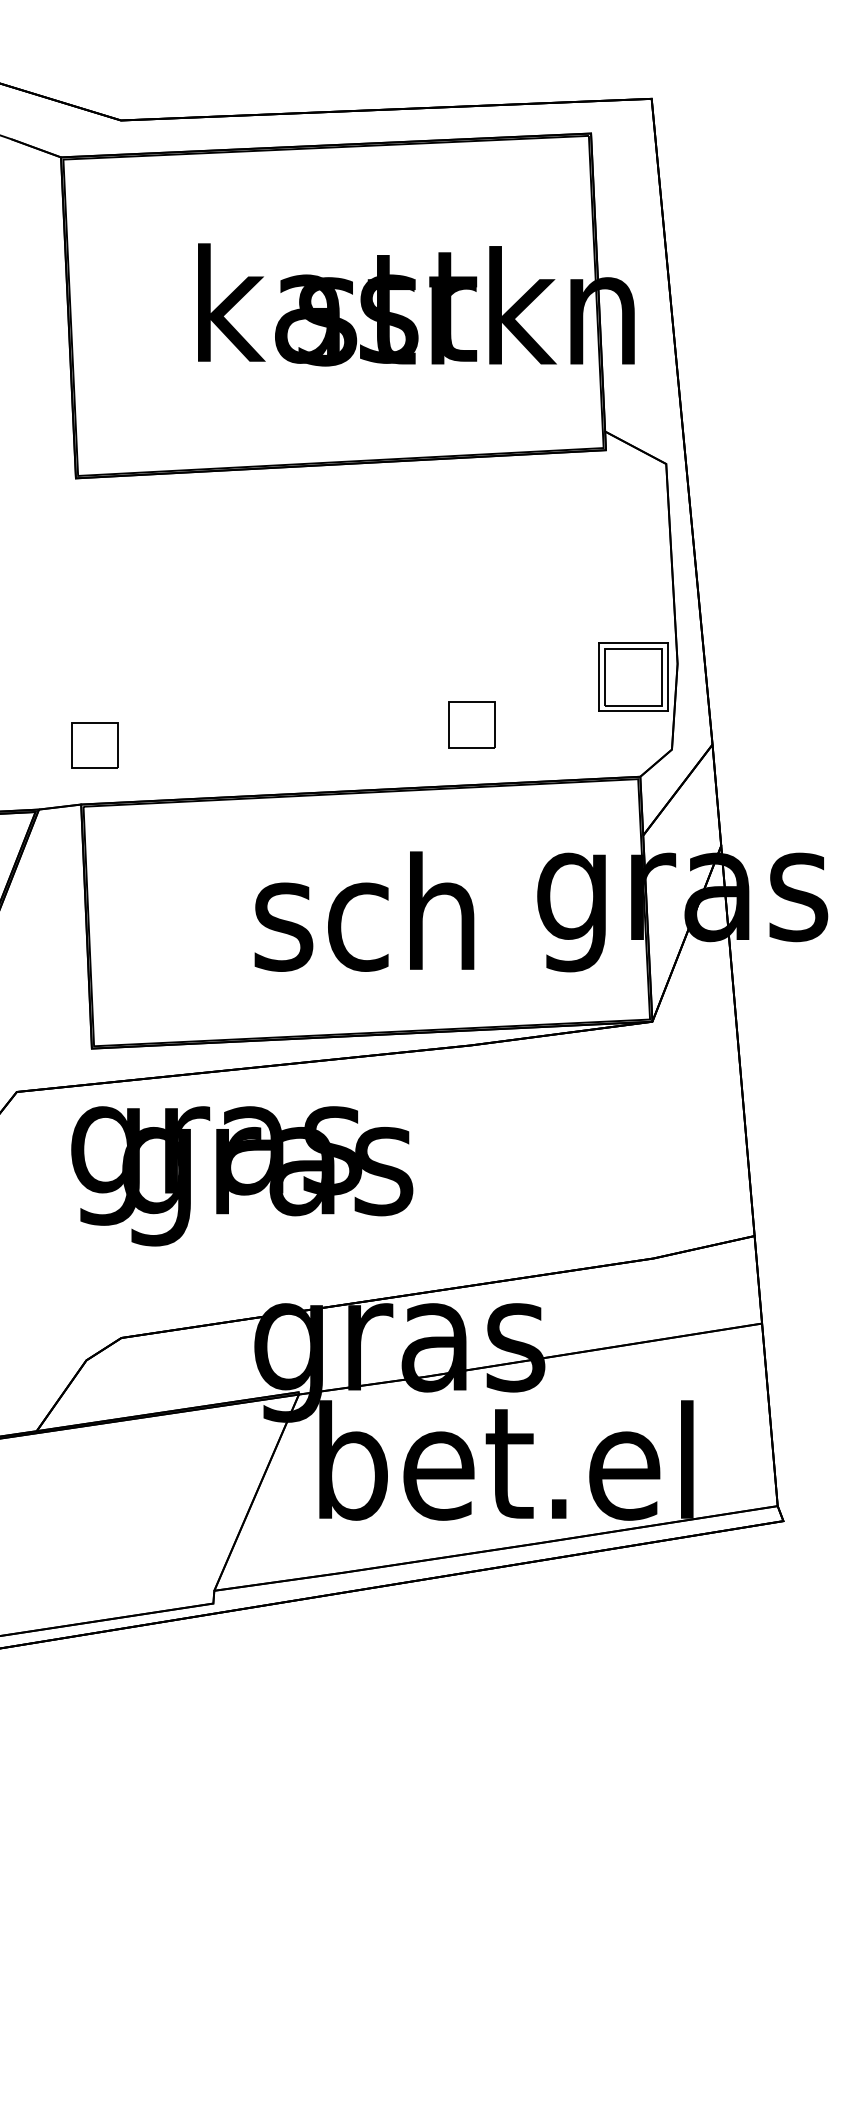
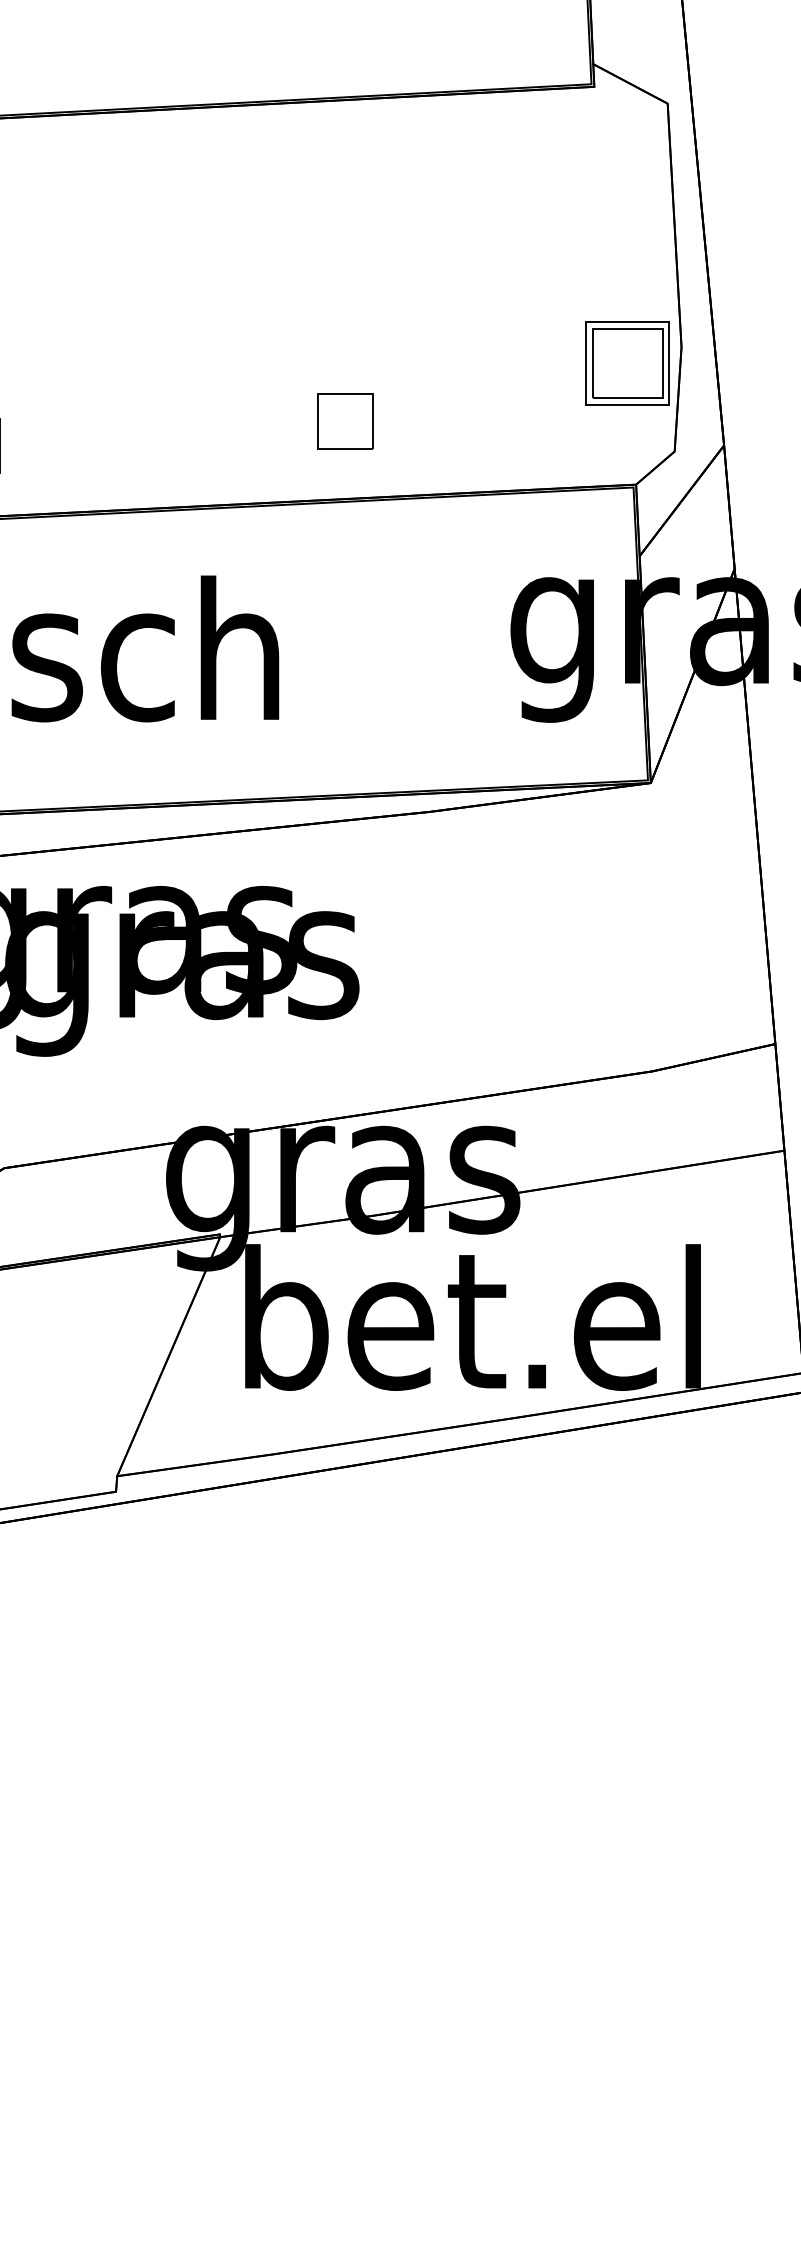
part: (471, 724) -> (345, 420), moved
text: (364, 911) -> (145, 648), moved

